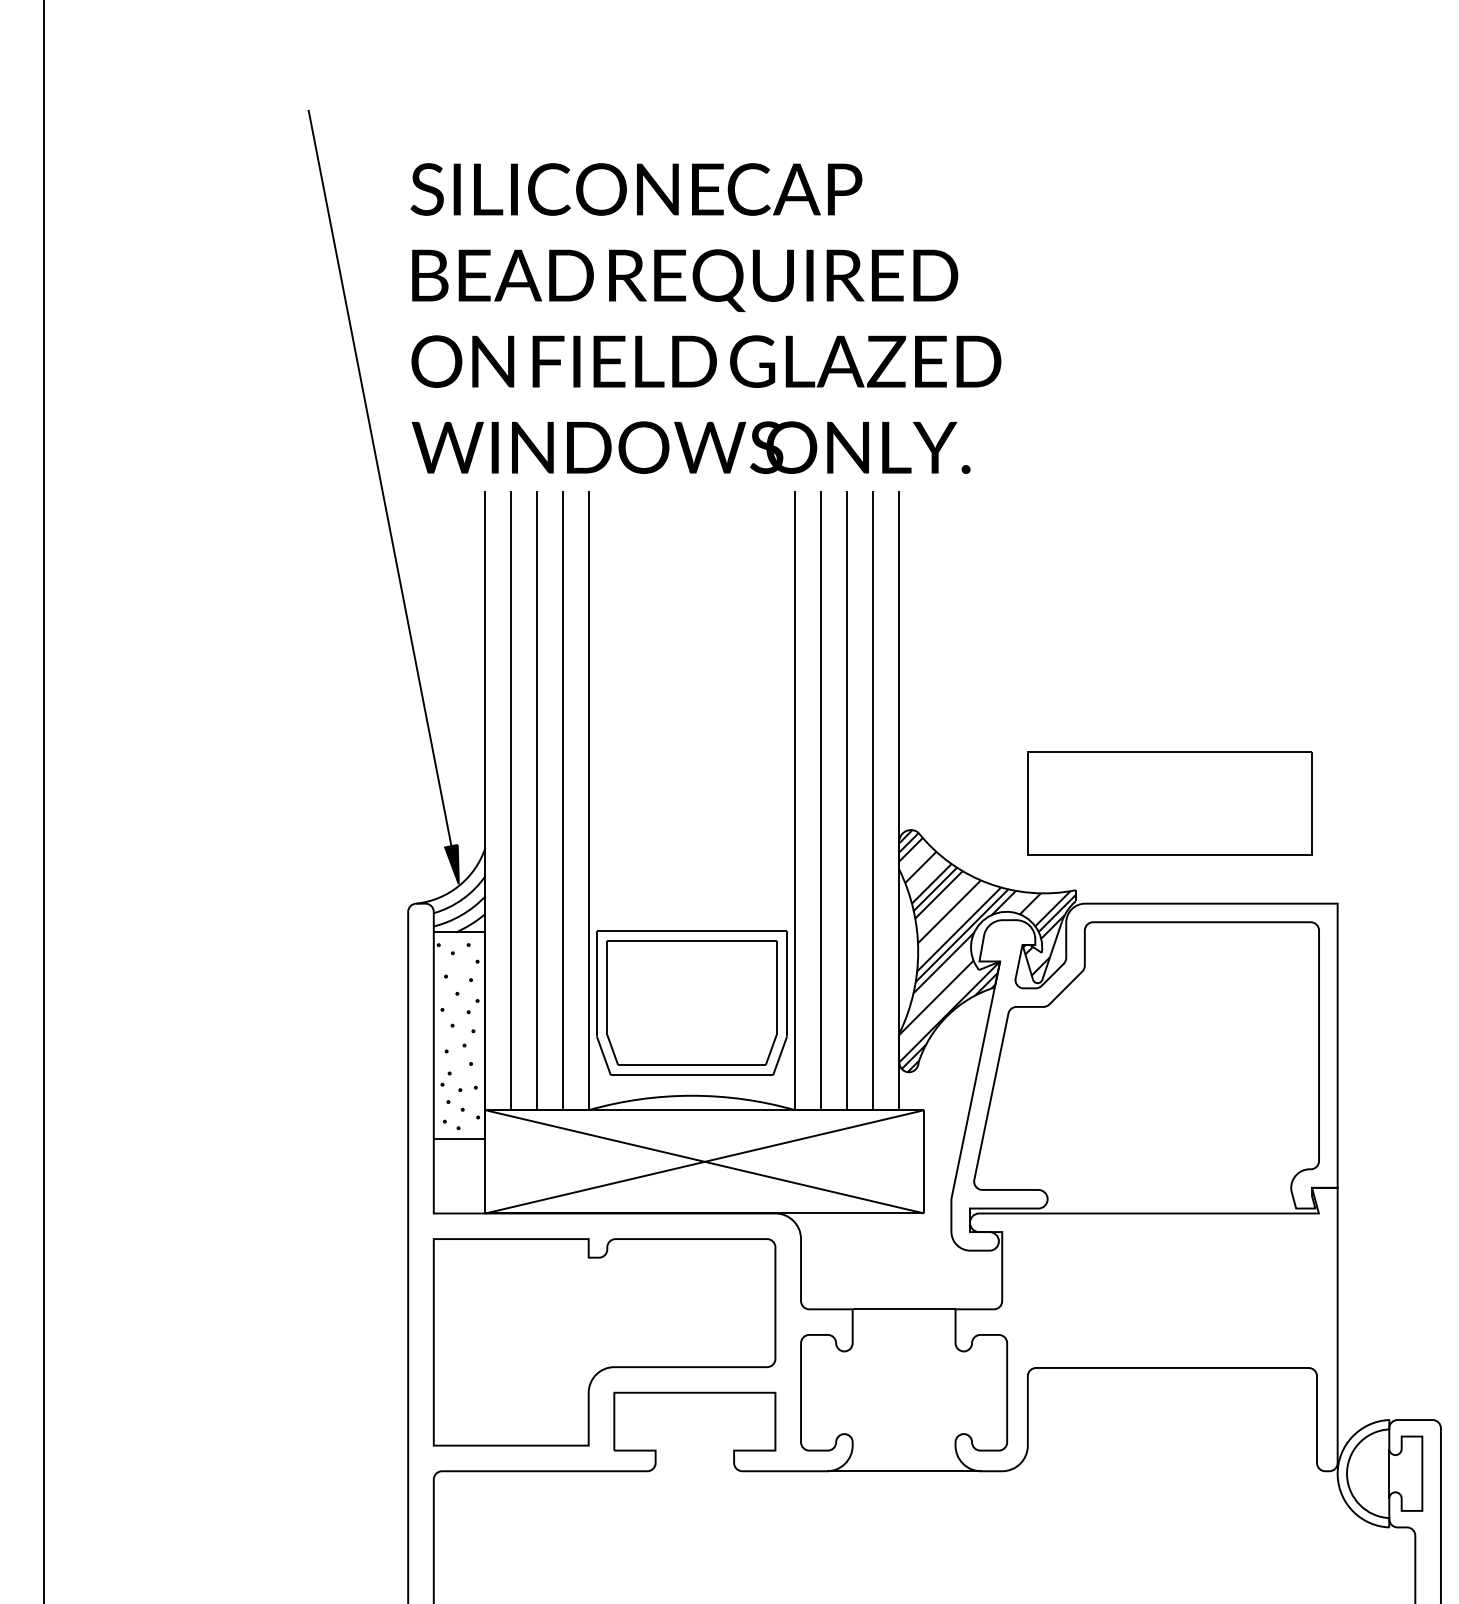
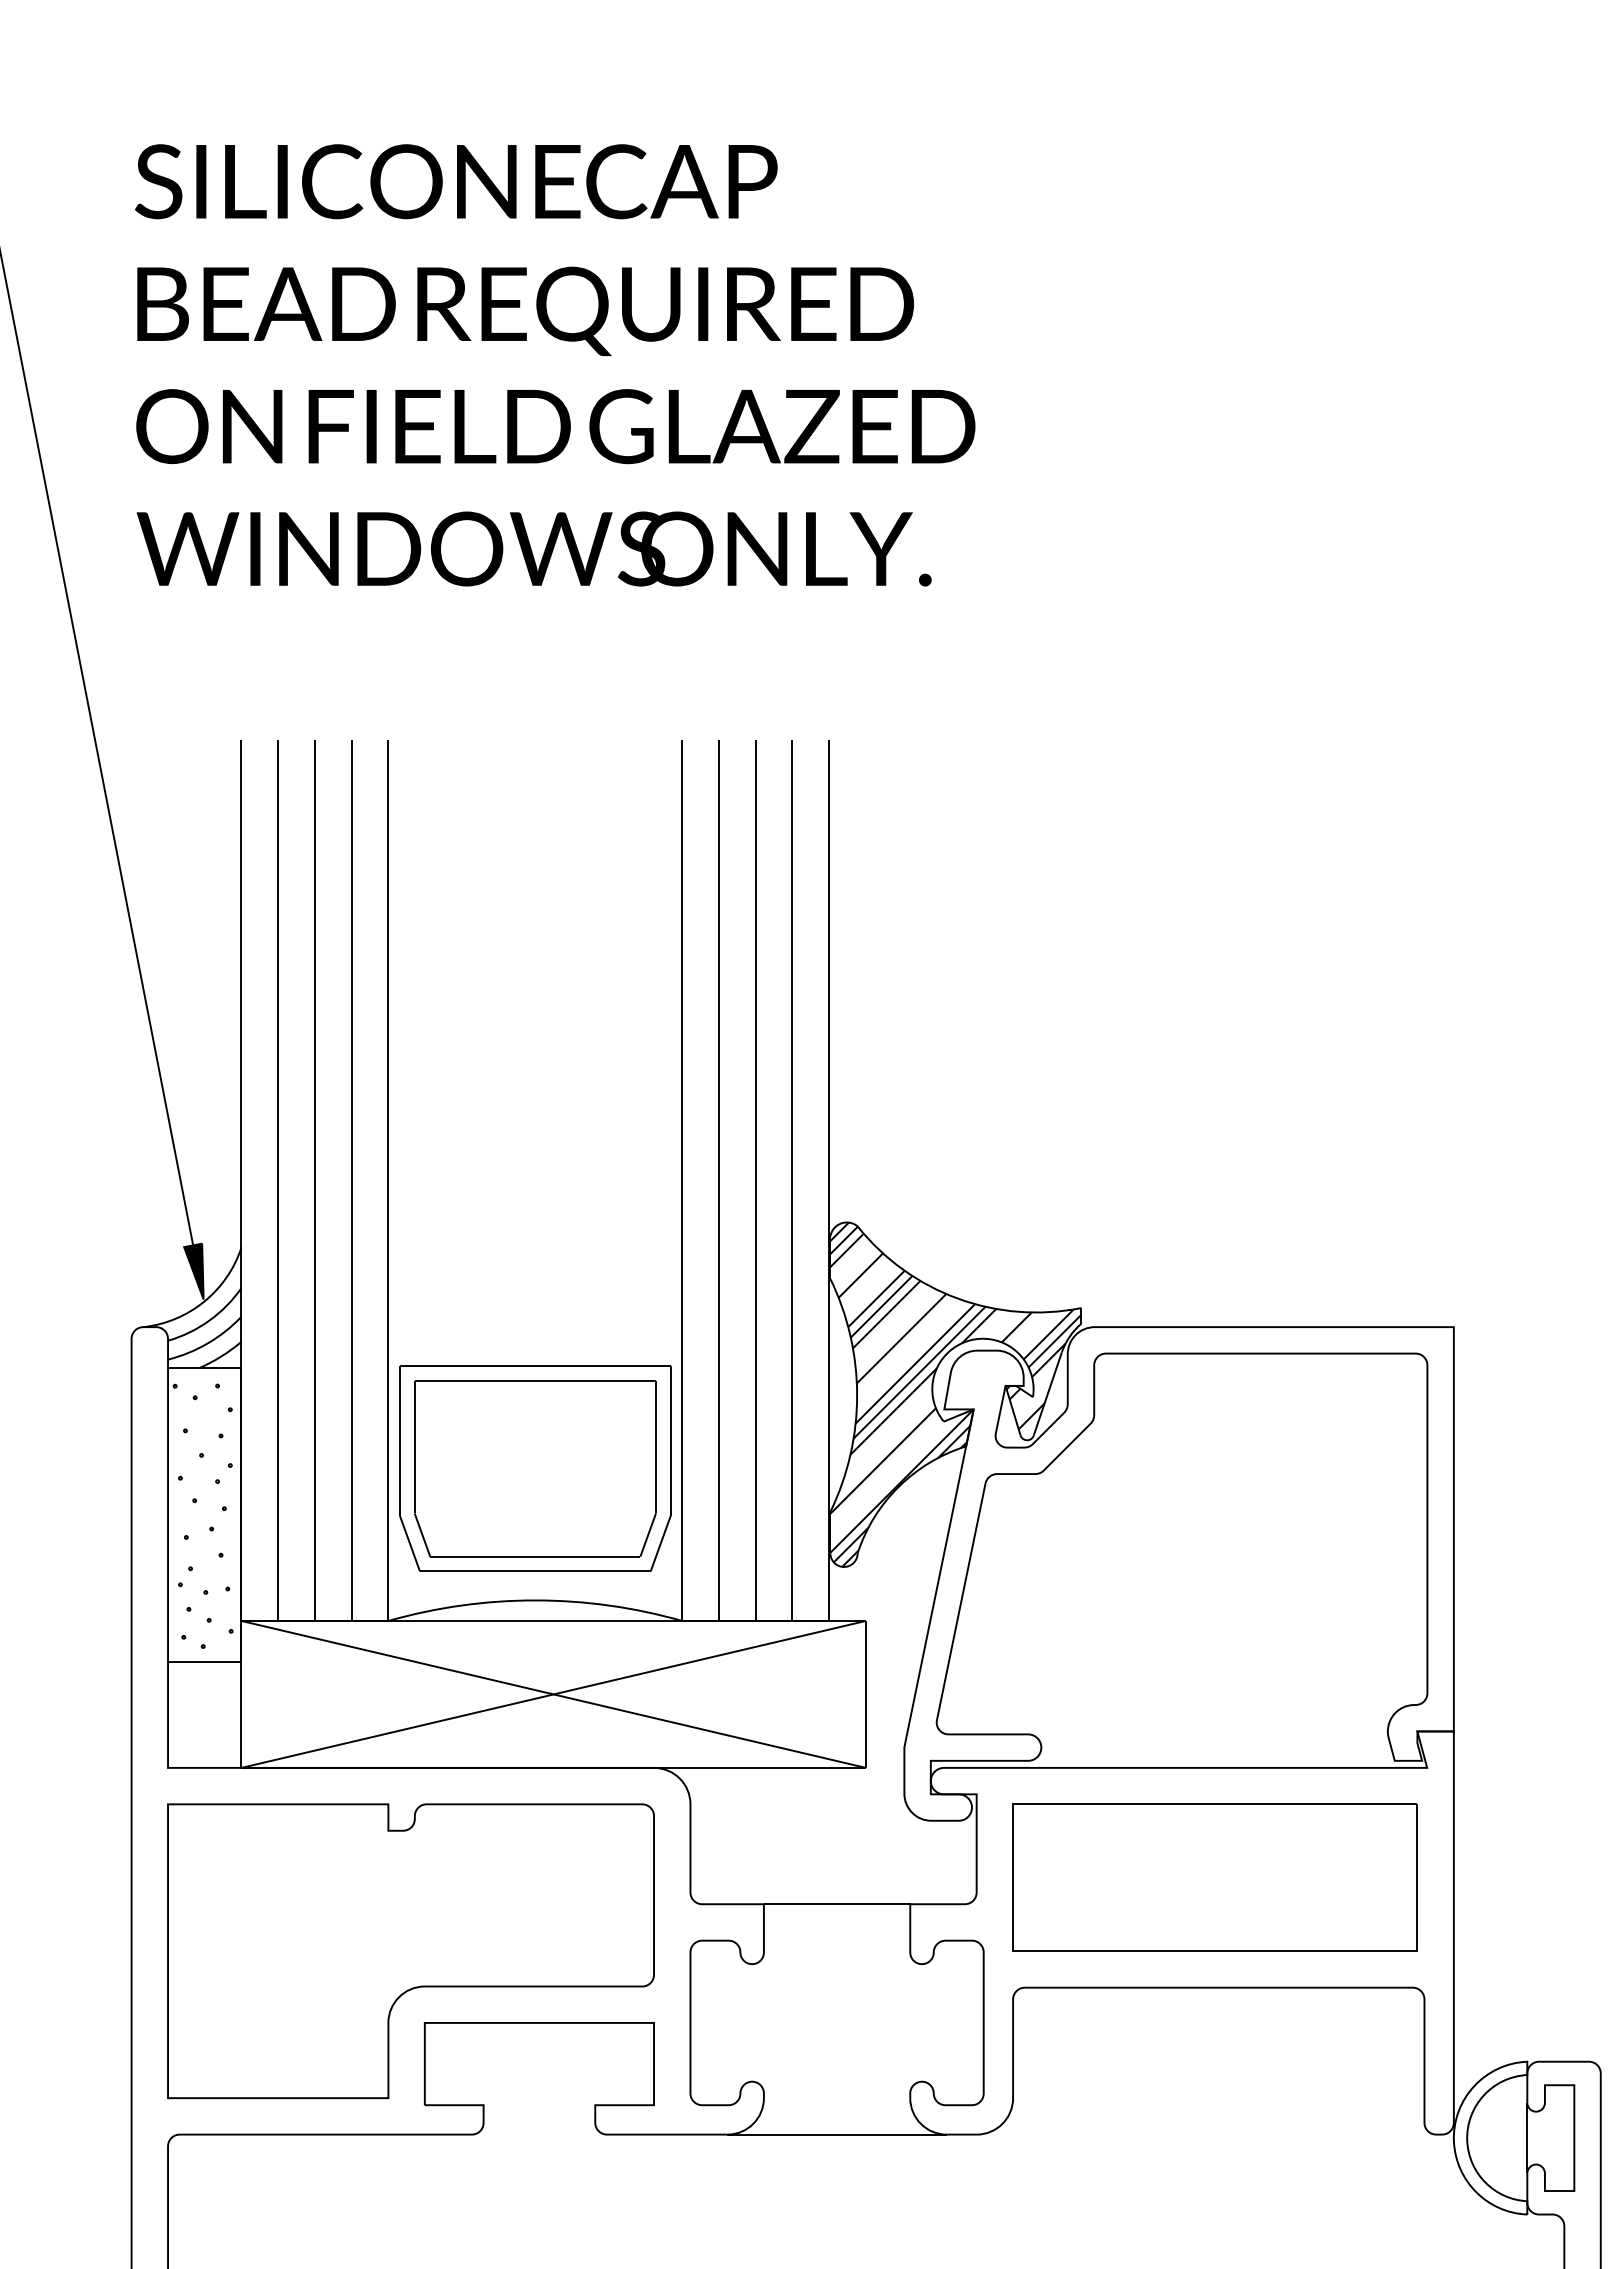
text: (705, 318) -> (554, 365), moved
part: (1169, 803) -> (1214, 1877), moved

